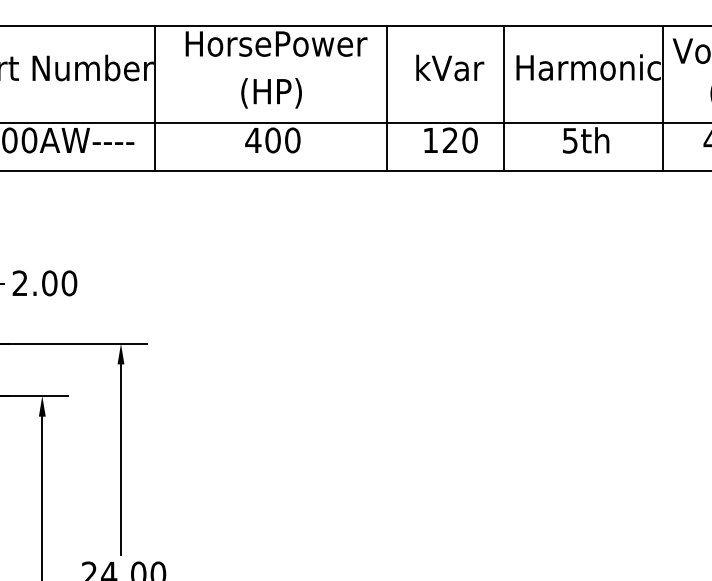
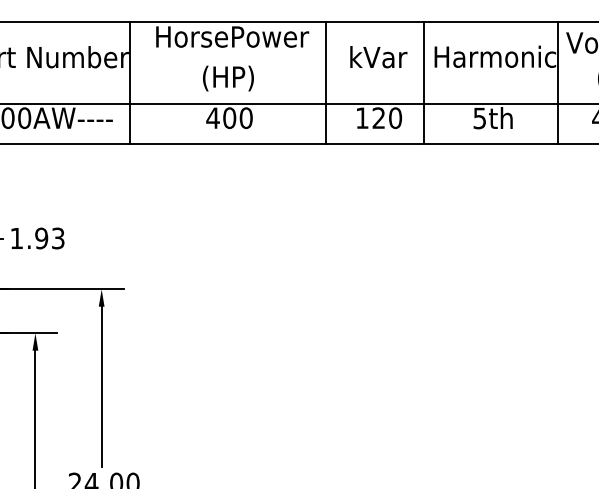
text: (44, 283) -> (37, 238), 2.00 -> 1.93

